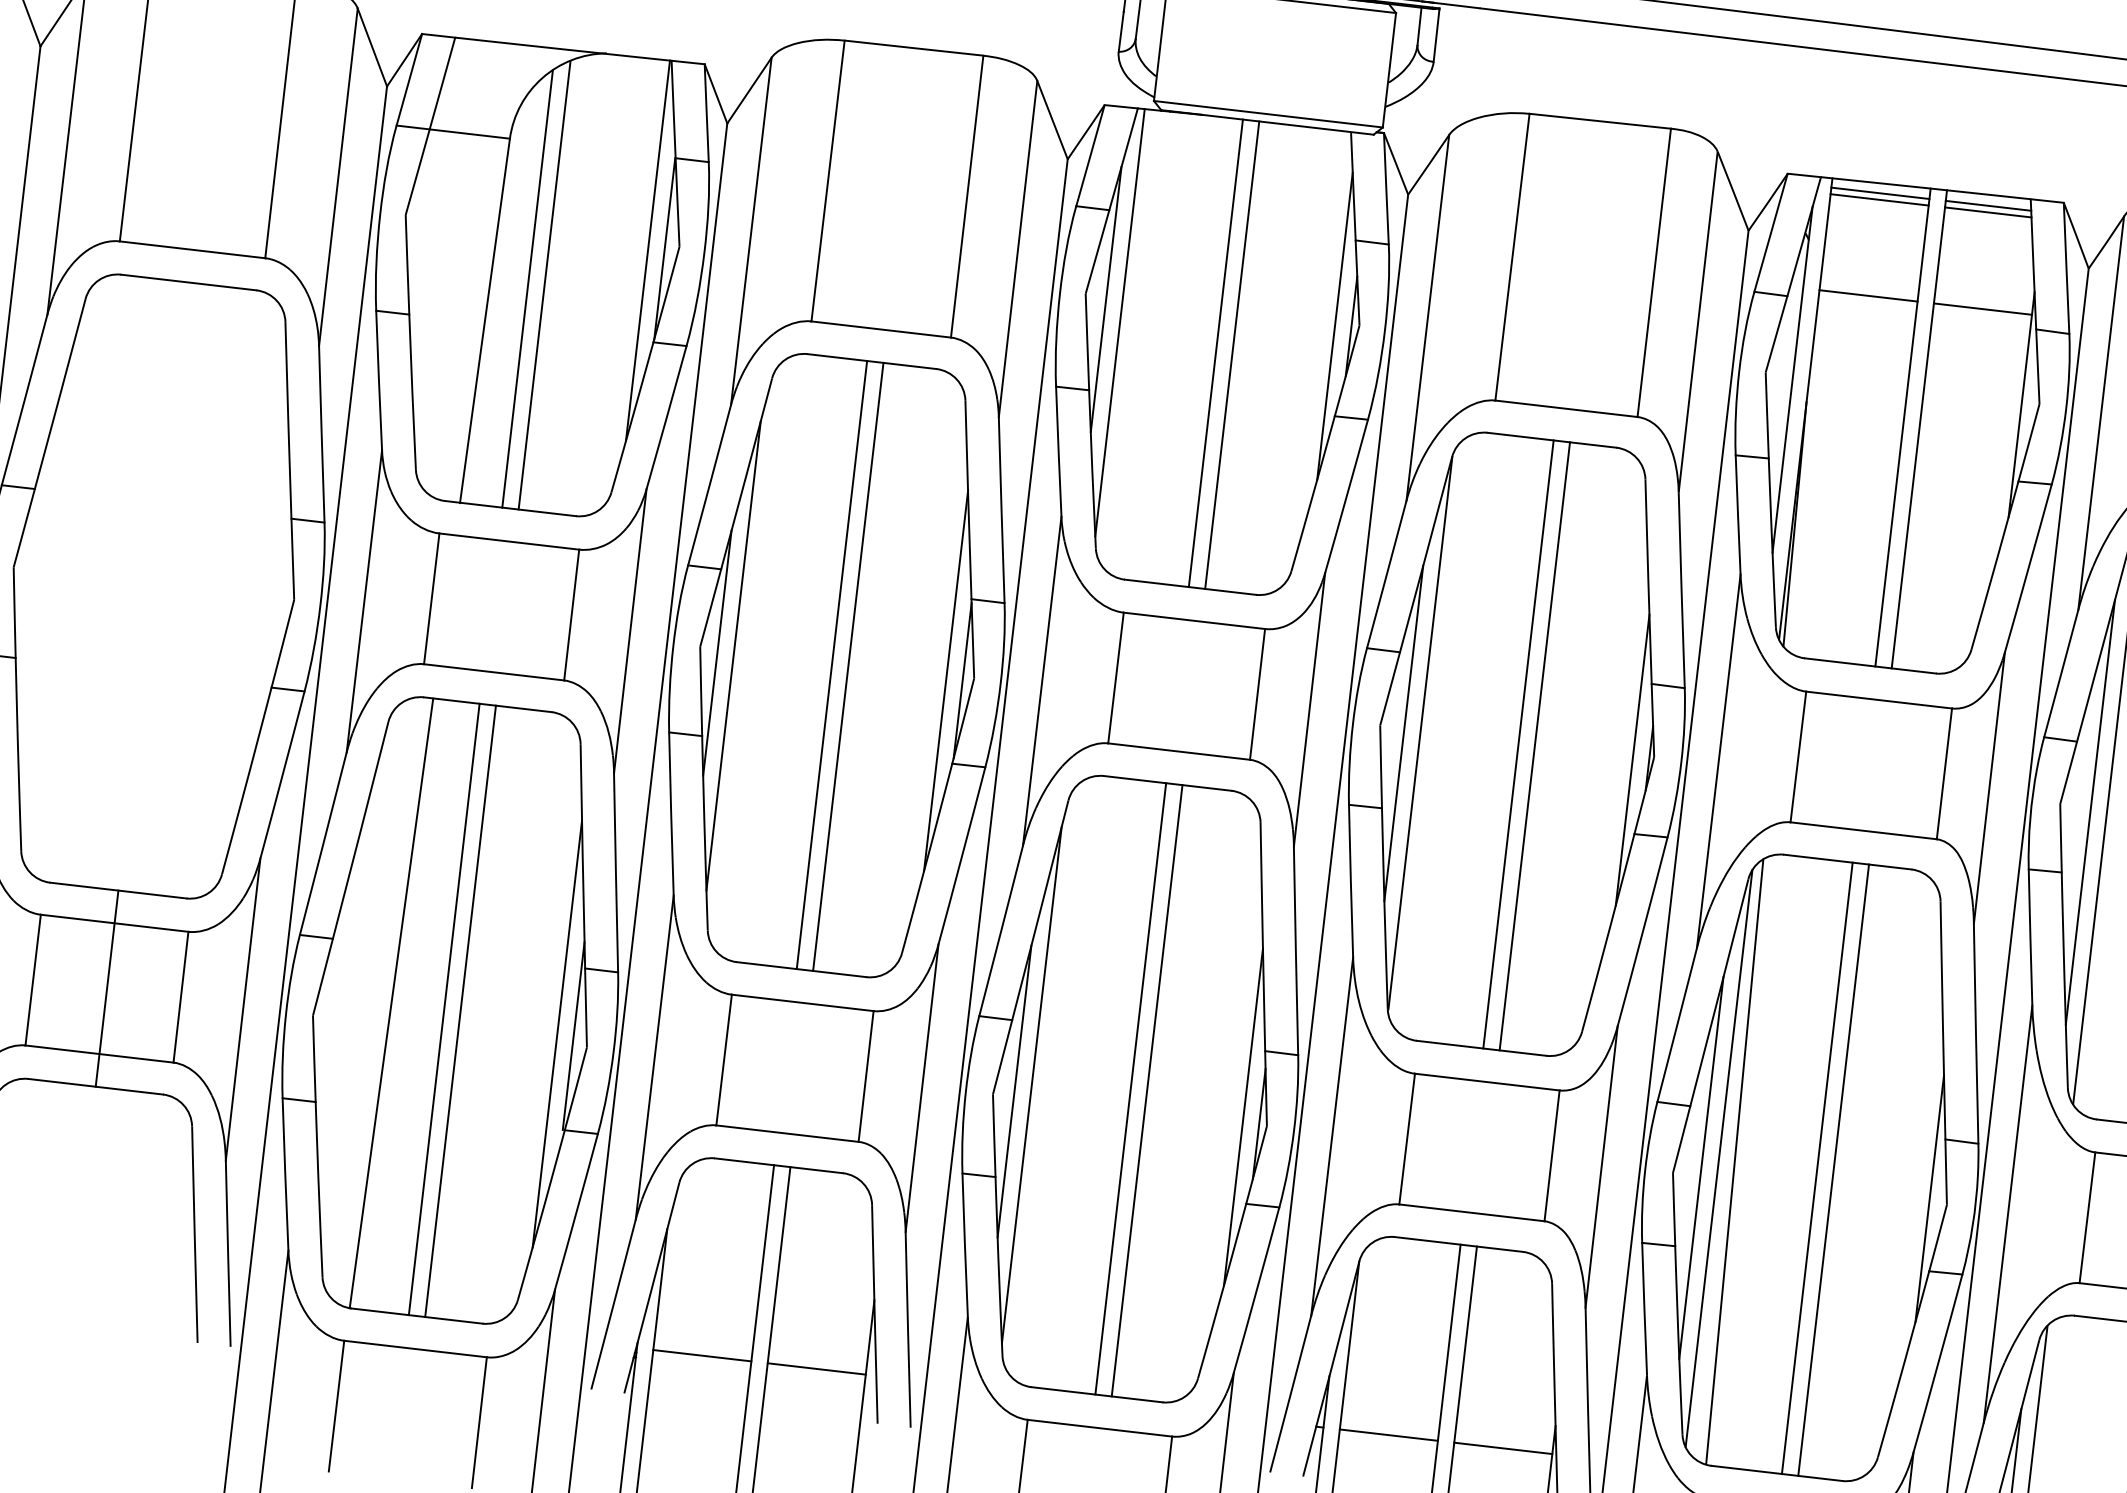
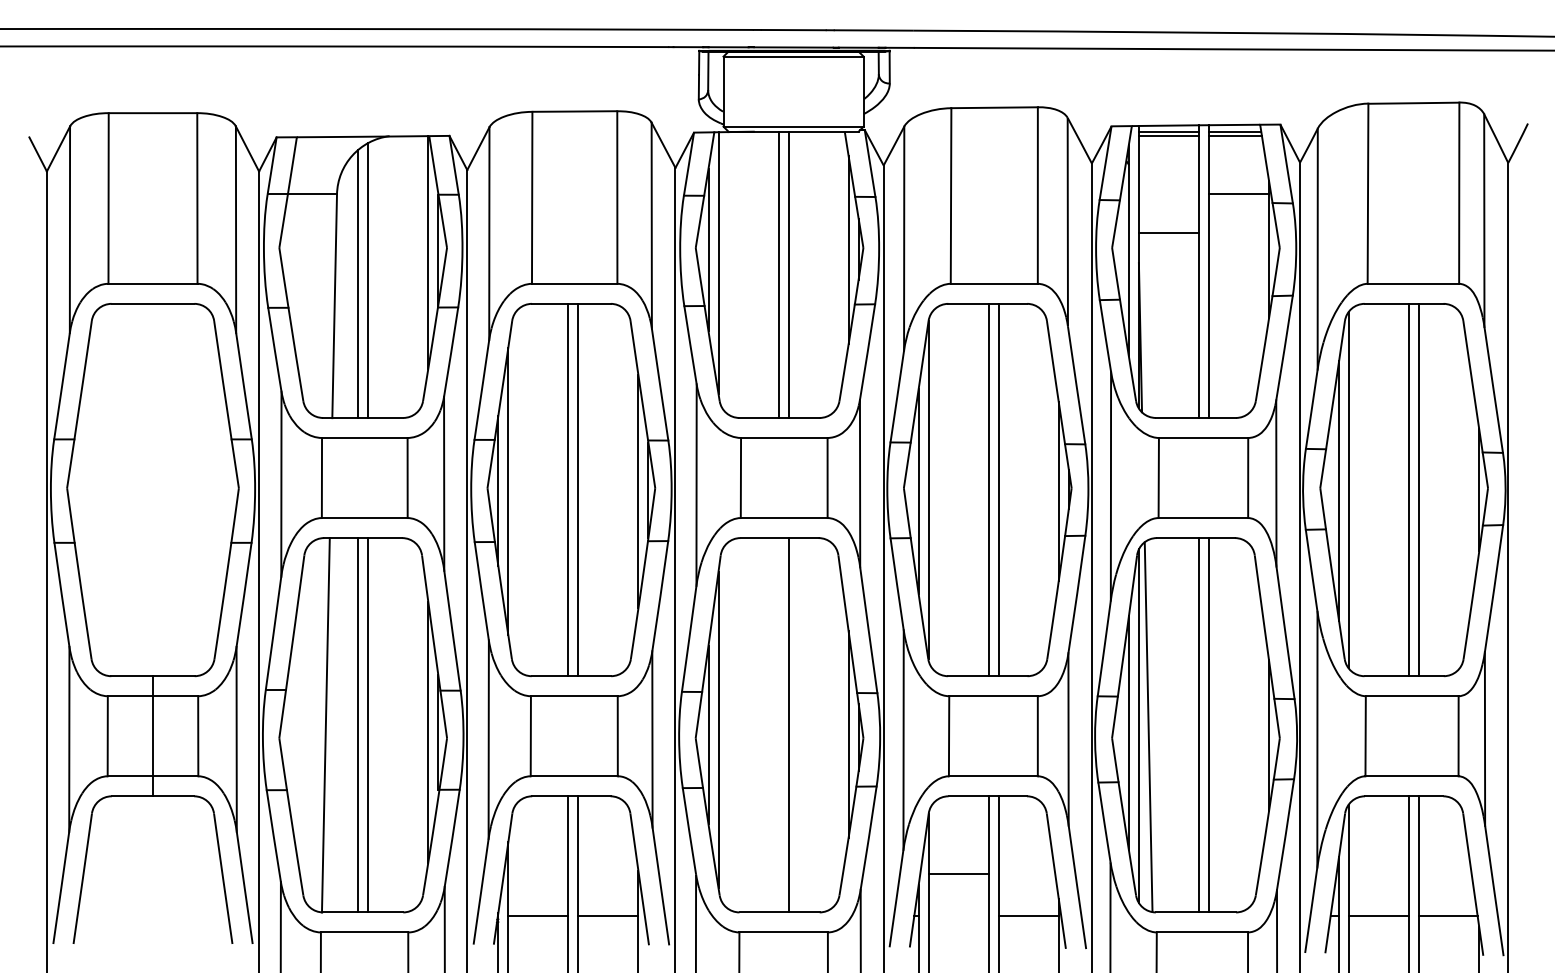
line: (1867, 295) -> (1168, 233), moved
line: (1130, 1089) -> (778, 725), removed
line: (1388, 1435) -> (958, 874), moved

